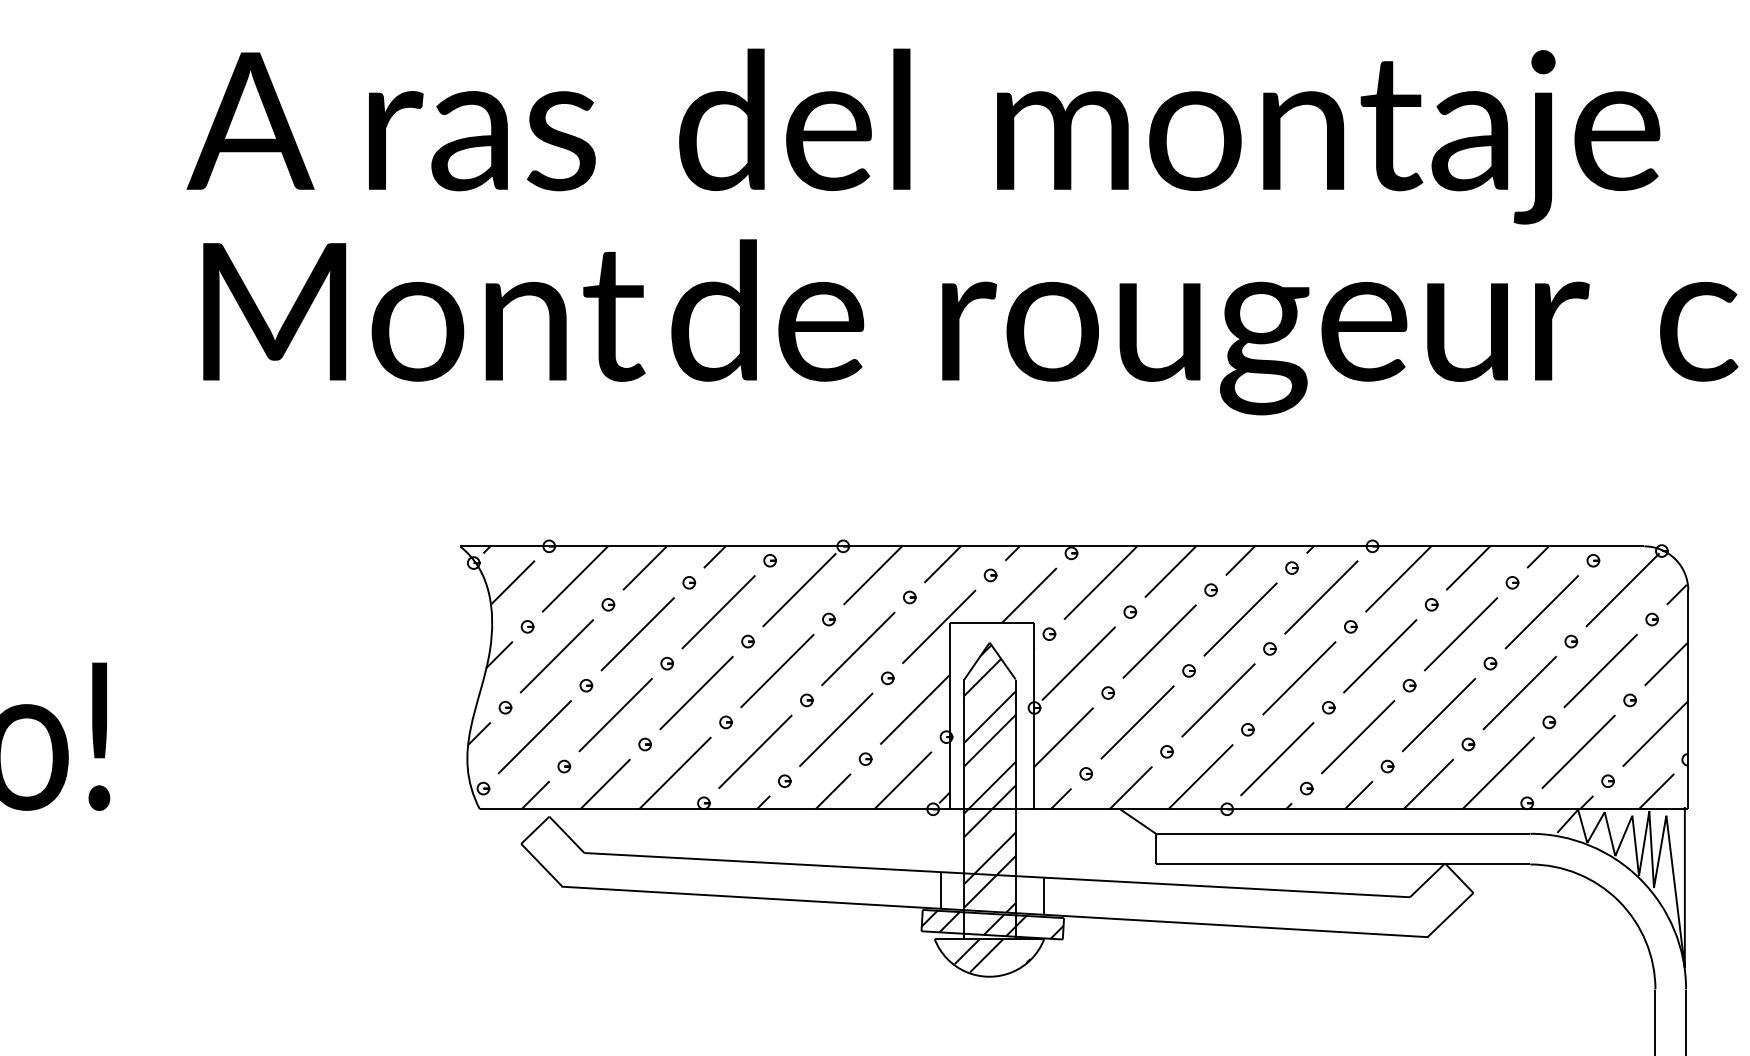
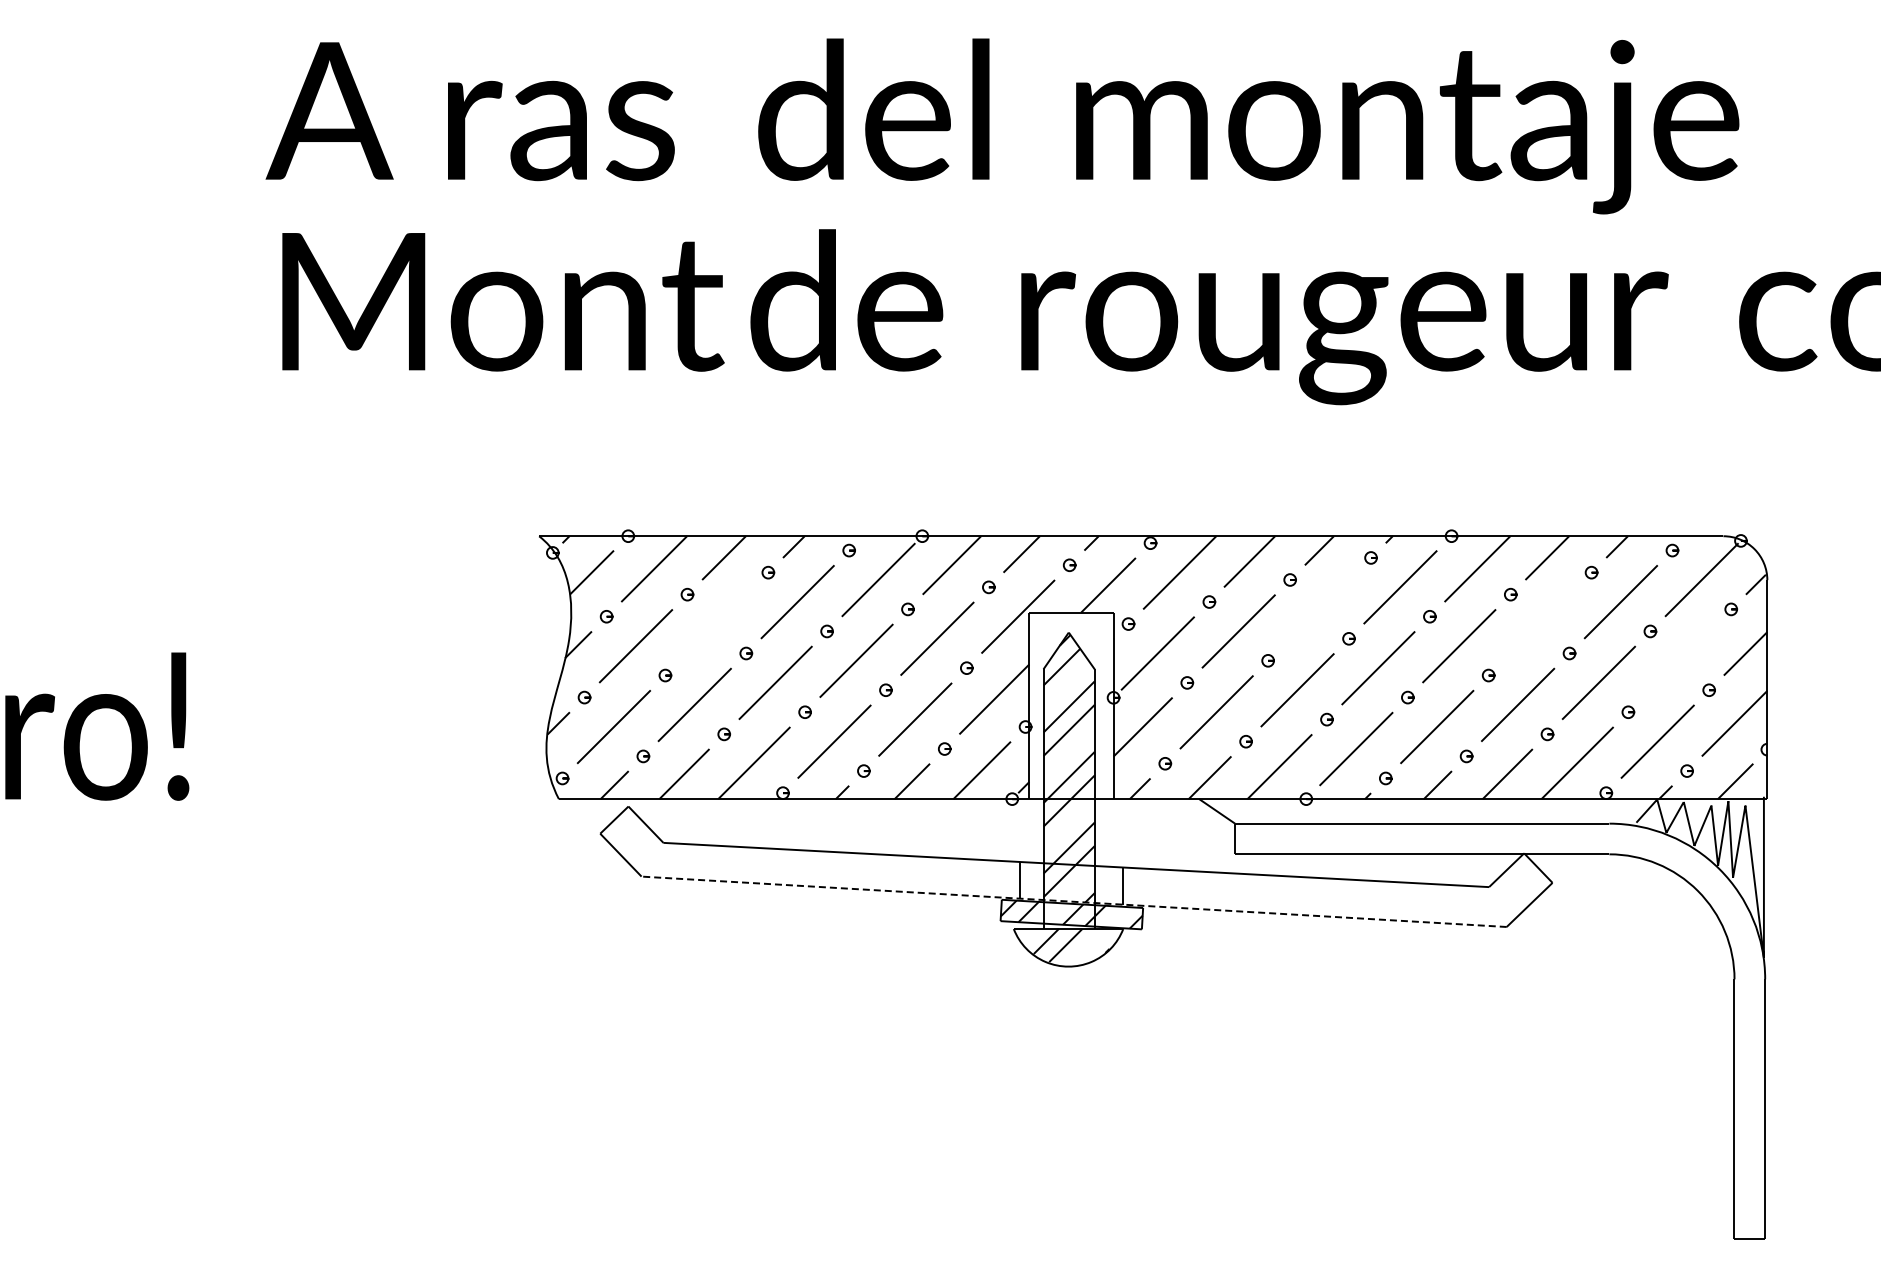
line: (1240, 619) -> (1319, 609), removed
line: (637, 634) -> (716, 624), removed
line: (1461, 634) -> (1540, 624), removed
line: (1600, 670) -> (1679, 660), removed
line: (994, 911) -> (1073, 901), solid -> dashed

